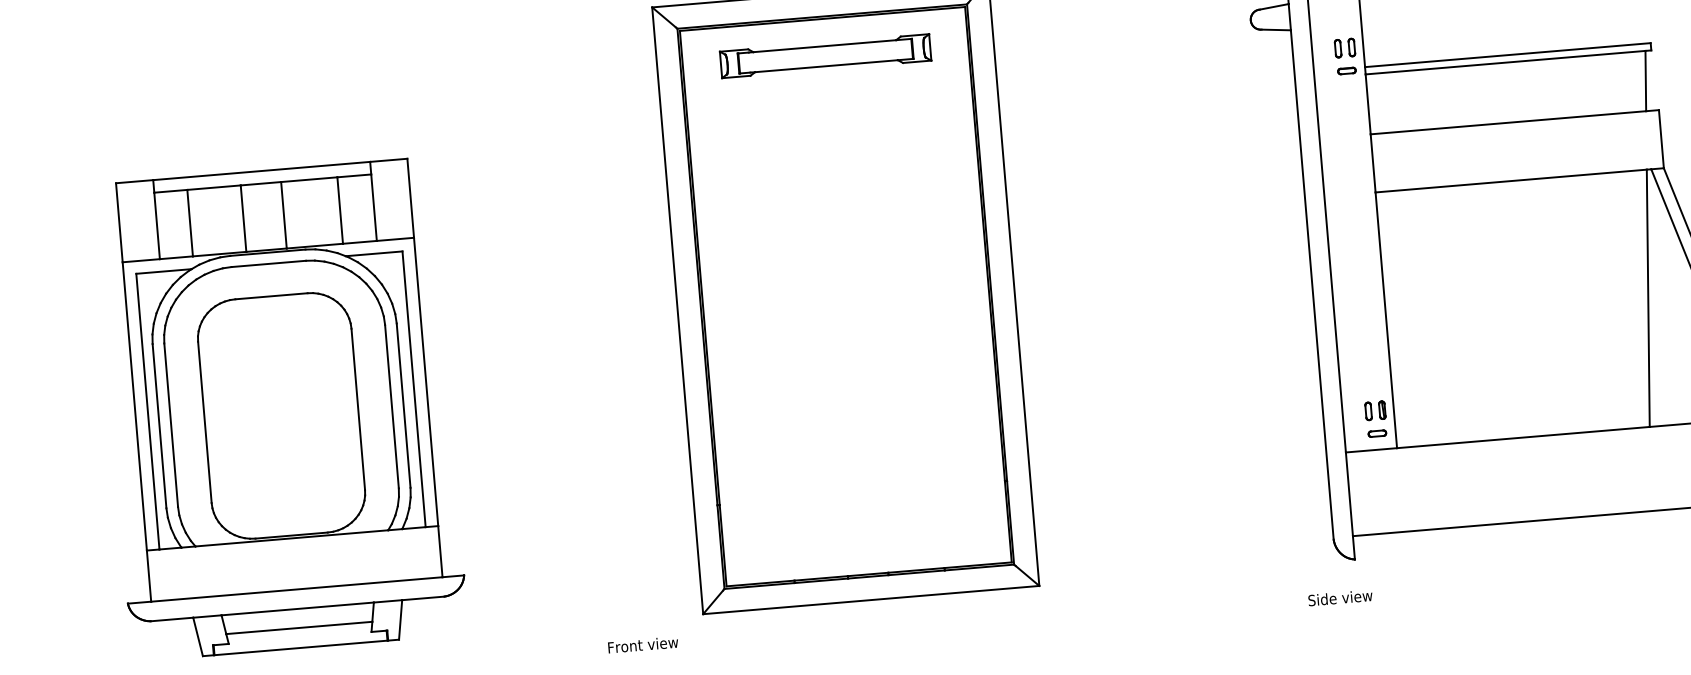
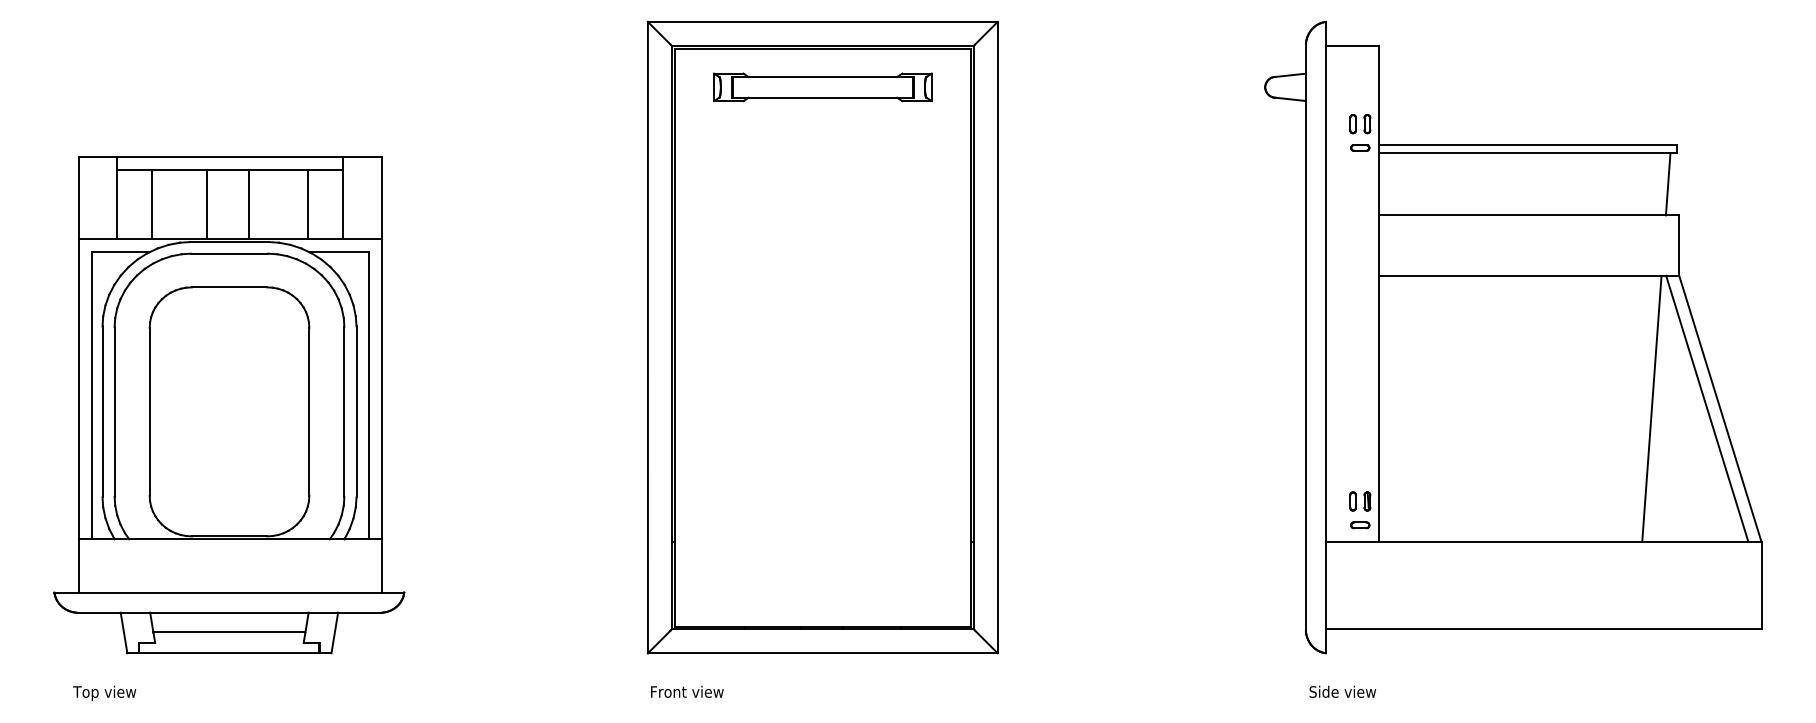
text: (1340, 597) -> (1342, 691), moved
text: (643, 644) -> (687, 691), moved

